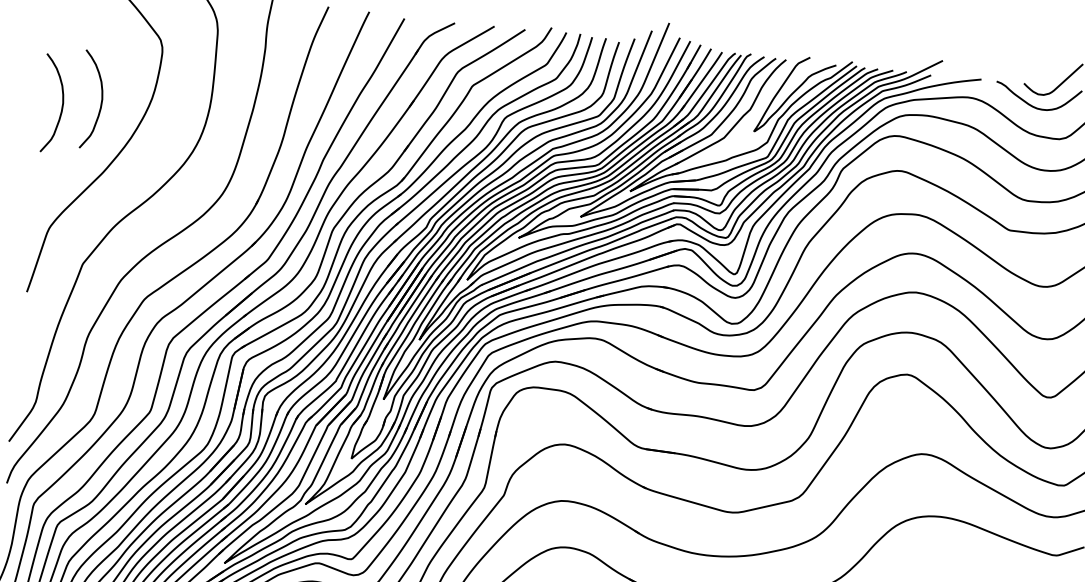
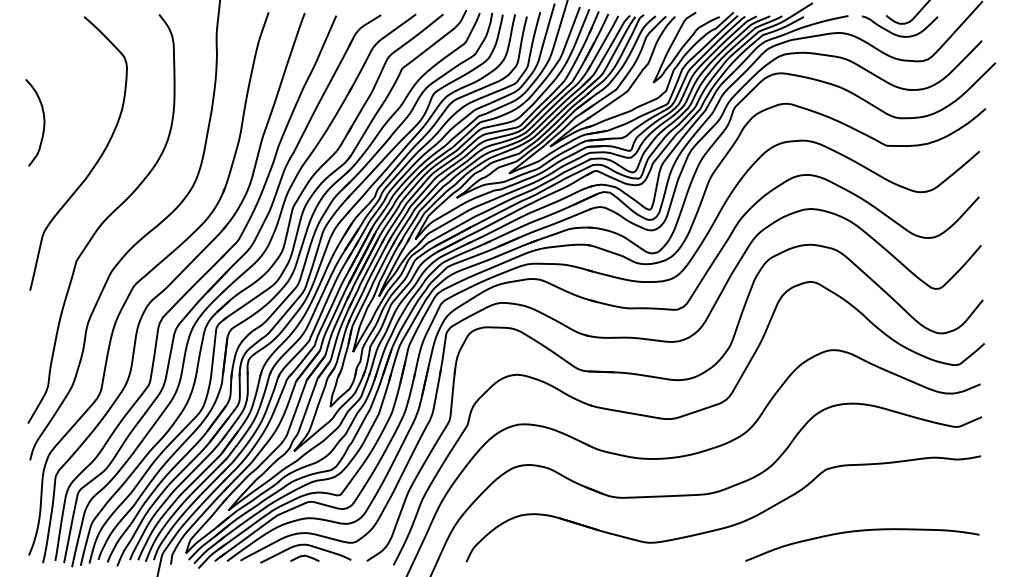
curve: (101, 100) -> (77, 115), removed

